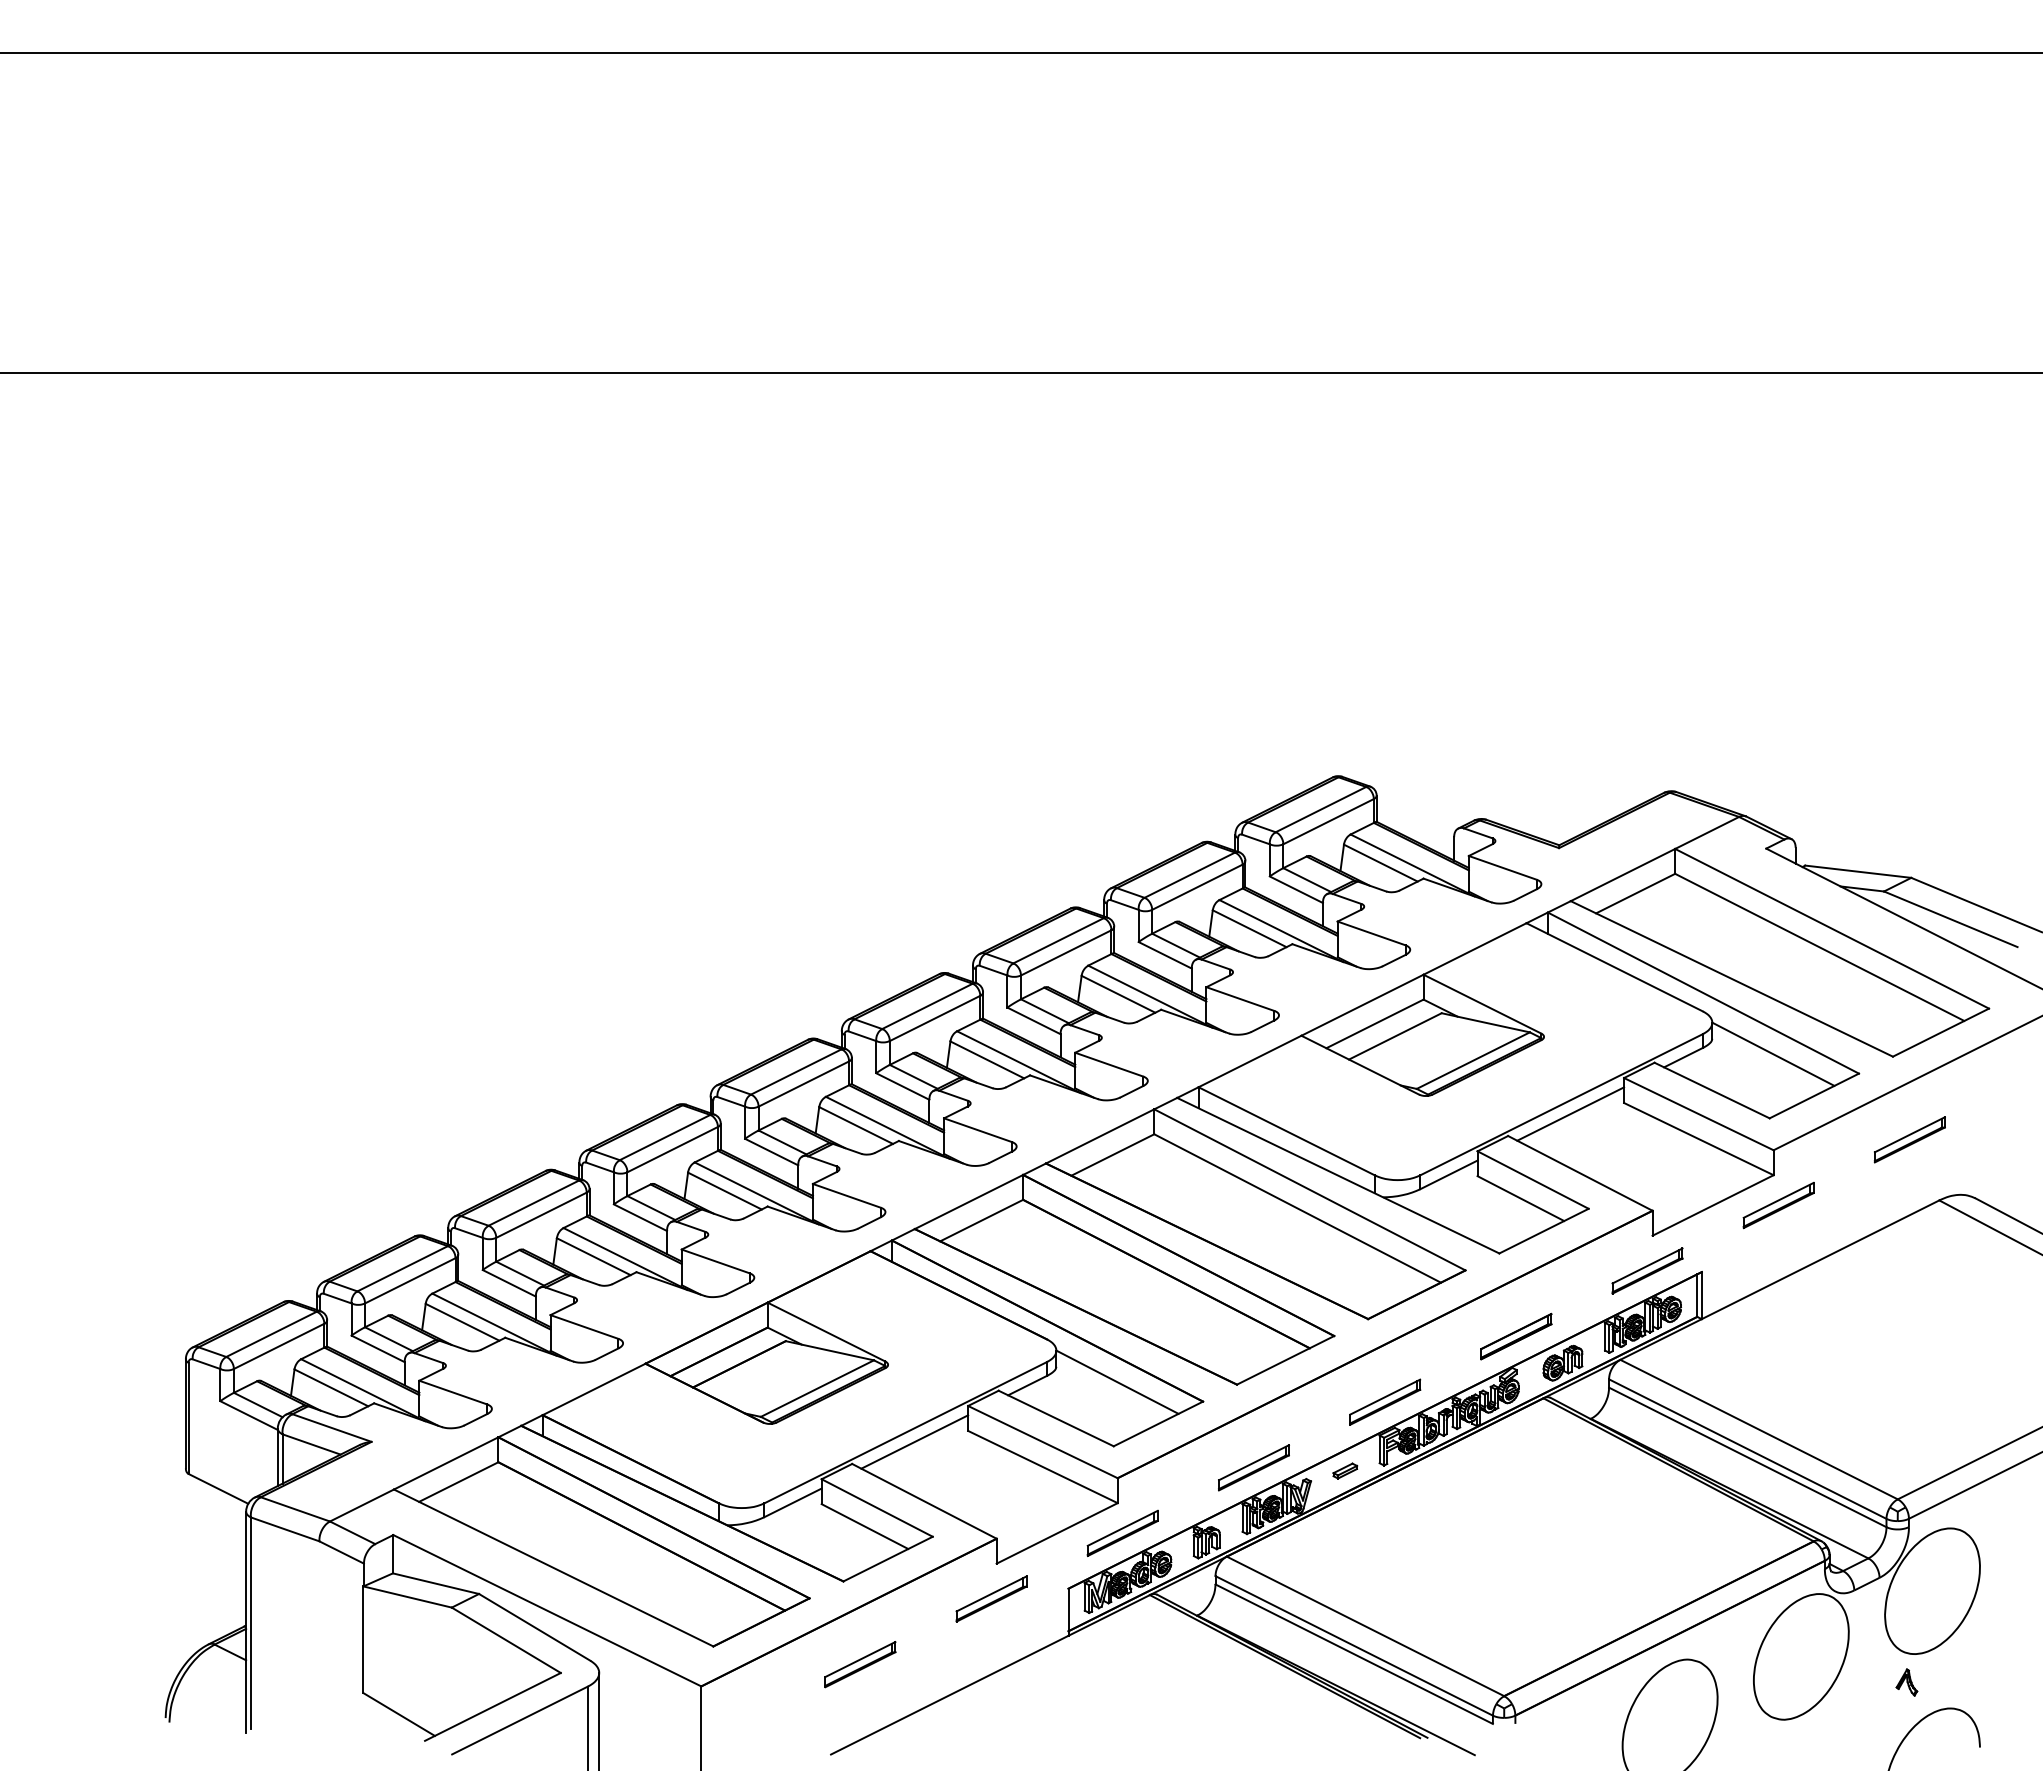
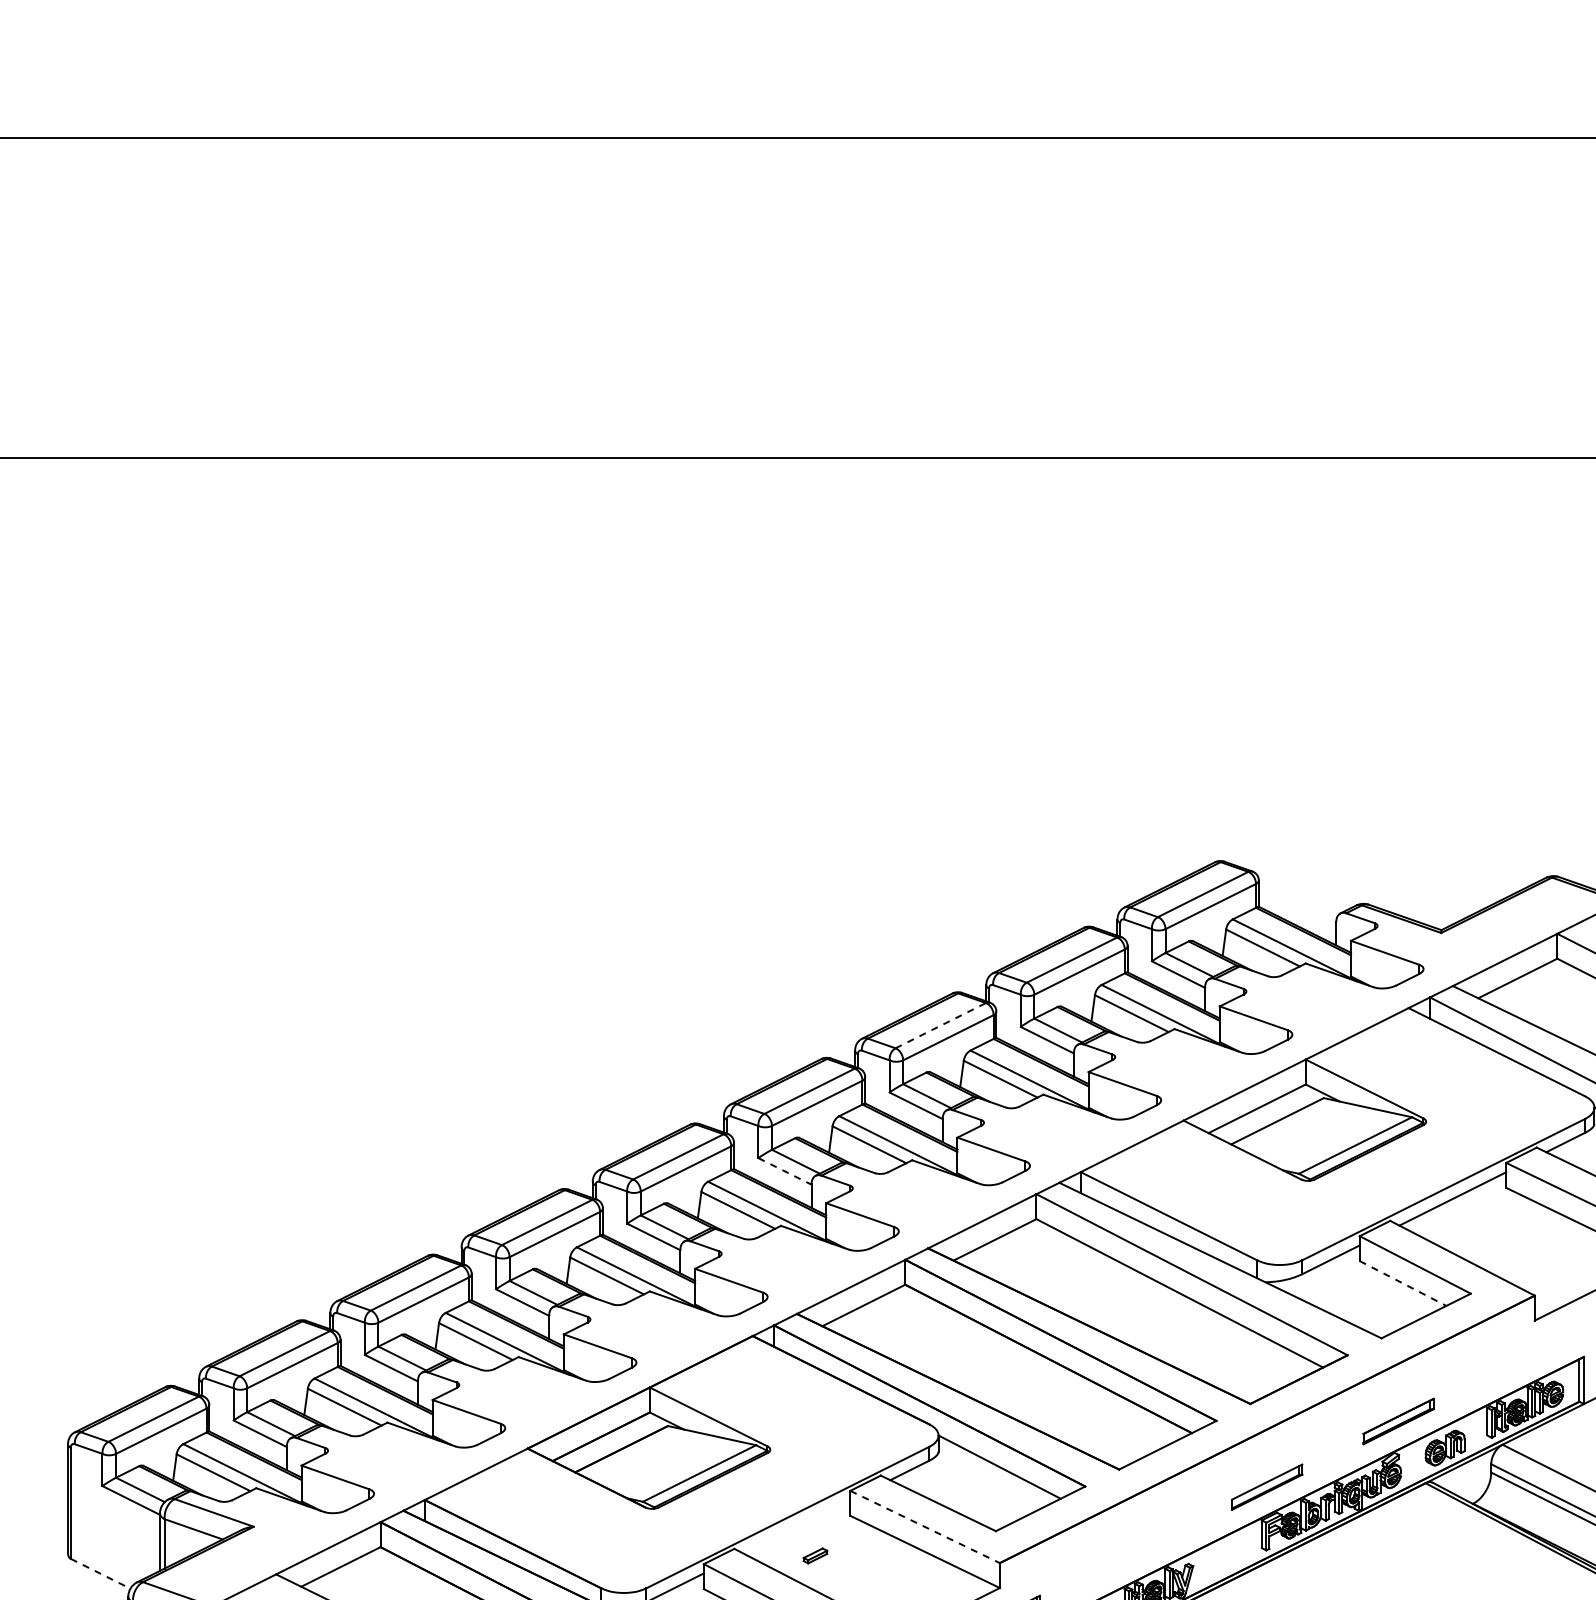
line: (1058, 940) -> (940, 1025), solid -> dashed
line: (902, 1086) -> (784, 1171), solid -> dashed
line: (1520, 1198) -> (1402, 1283), solid -> dashed
part: (1647, 1270) -> (1529, 1355), removed
line: (914, 1441) -> (796, 1526), removed
line: (1043, 1442) -> (925, 1527), solid -> dashed
part: (1253, 1467) -> (1135, 1552), removed
part: (1345, 1470) -> (815, 1555), moved
line: (218, 1489) -> (100, 1574), solid -> dashed

